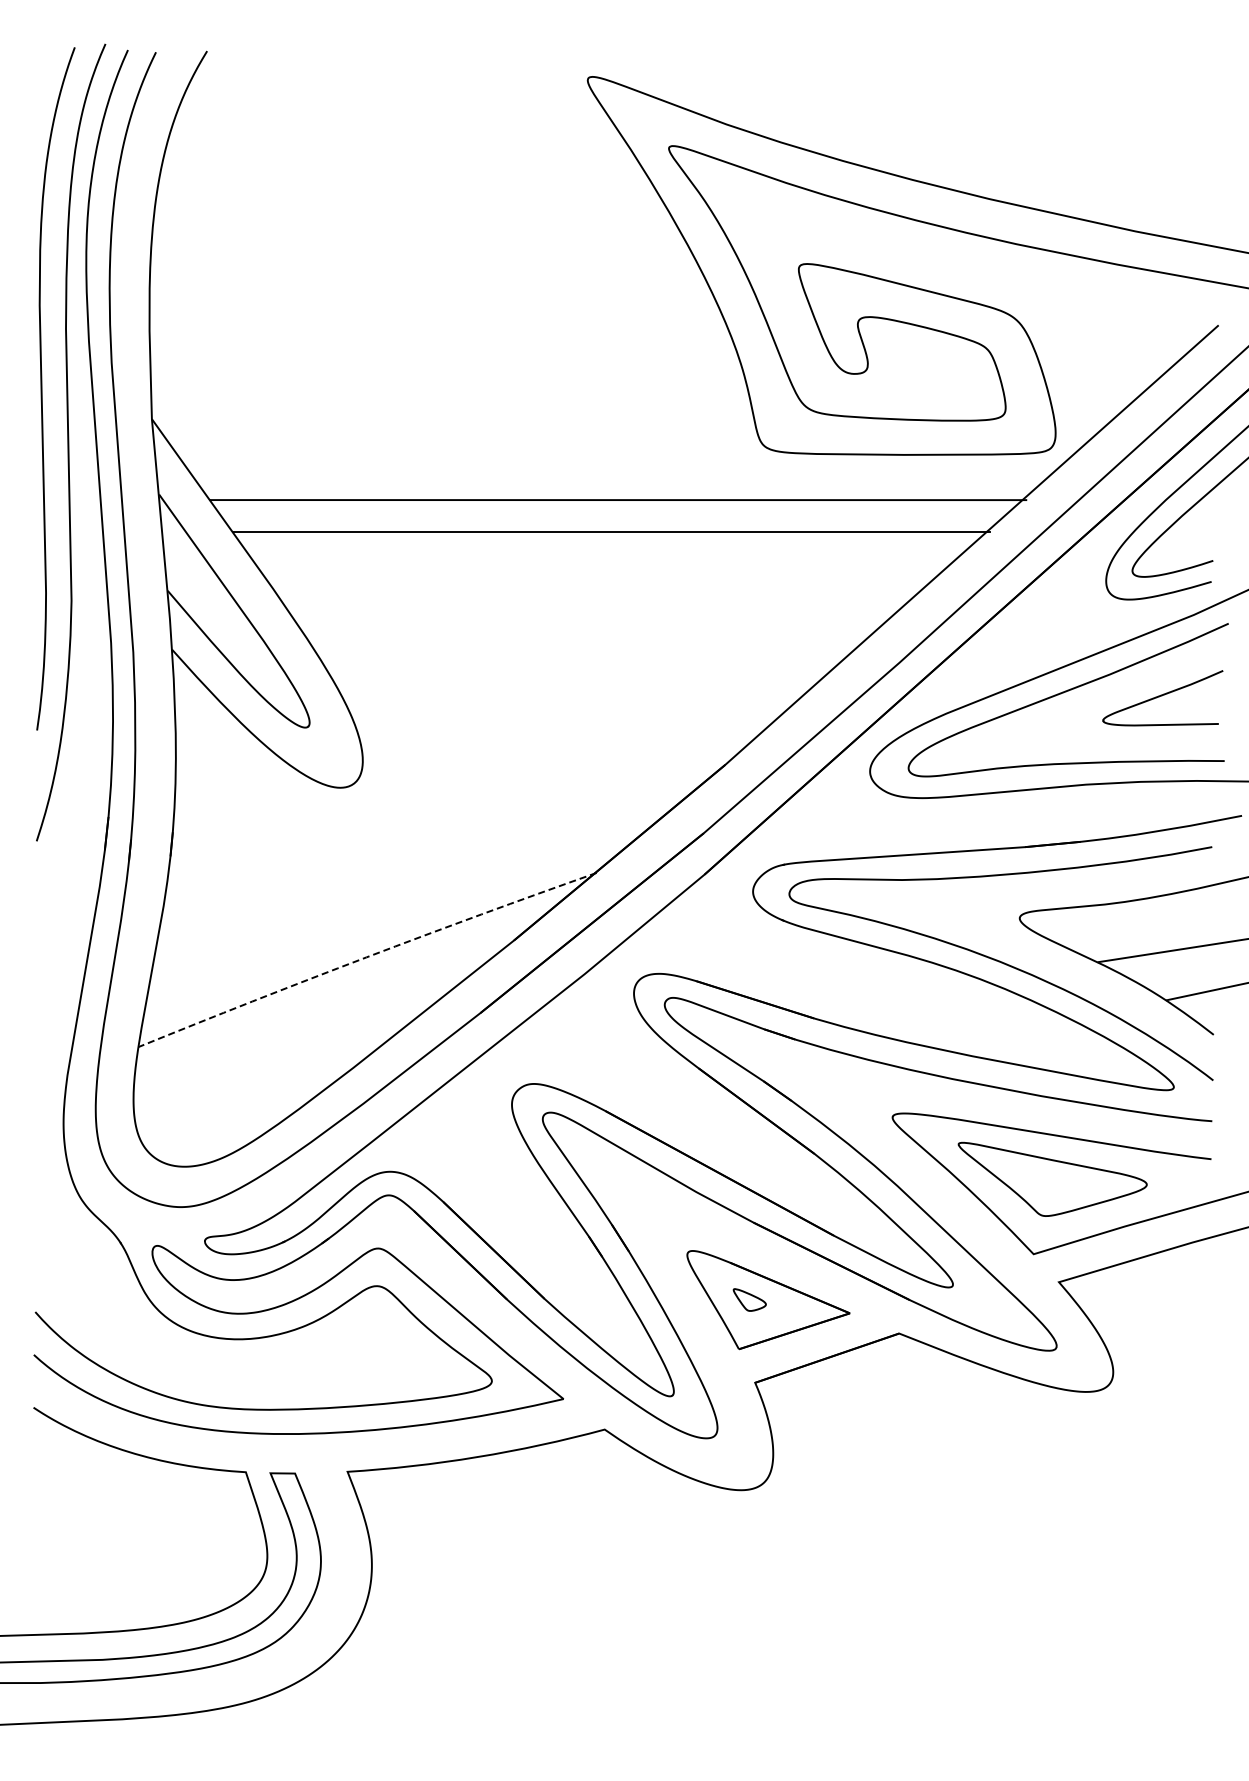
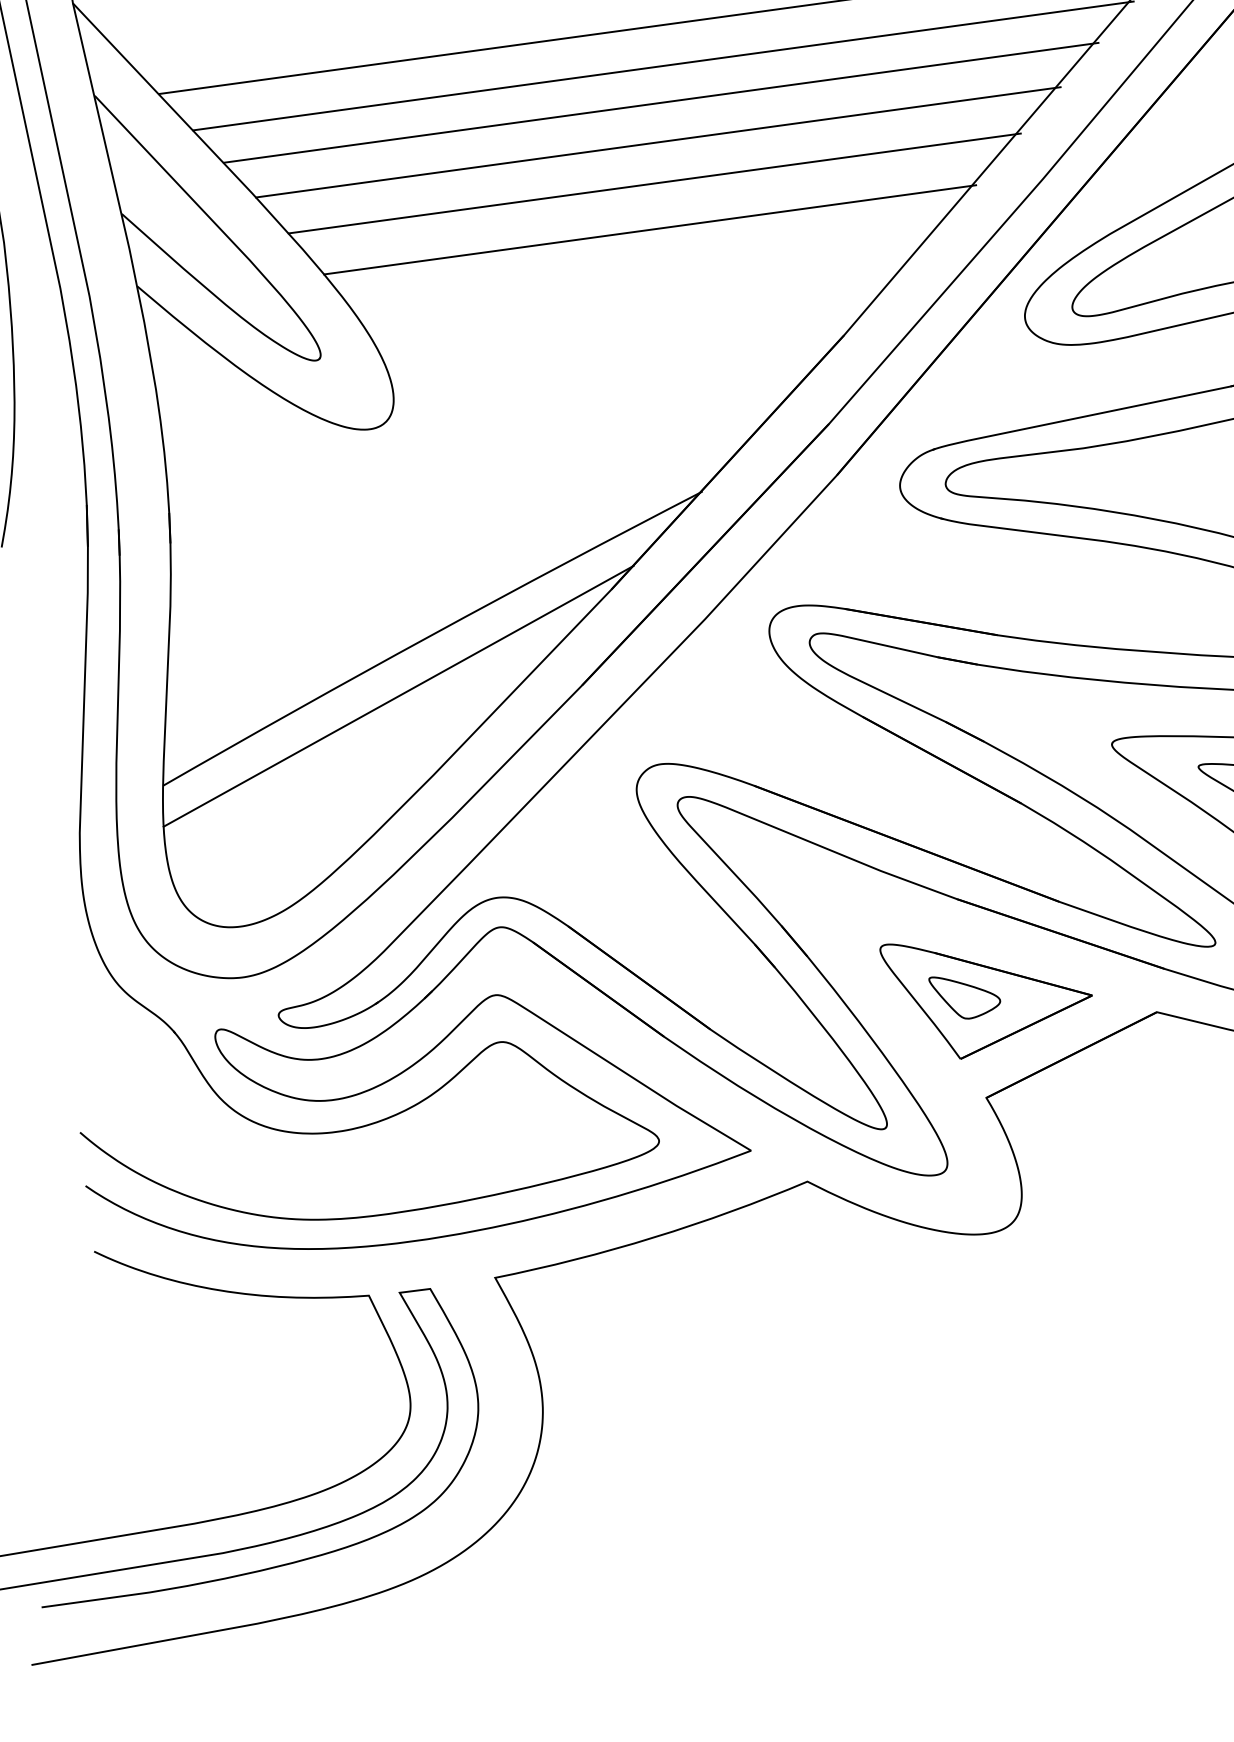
line: (605, 561) -> (660, 103), added
line: (599, 592) -> (658, 142), added
line: (591, 624) -> (654, 183), added
line: (583, 660) -> (650, 229), added
arc: (366, 957) -> (431, 635), dashed -> solid
line: (334, 1001) -> (398, 695), added
part: (749, 1299) -> (965, 995), size x1.67

